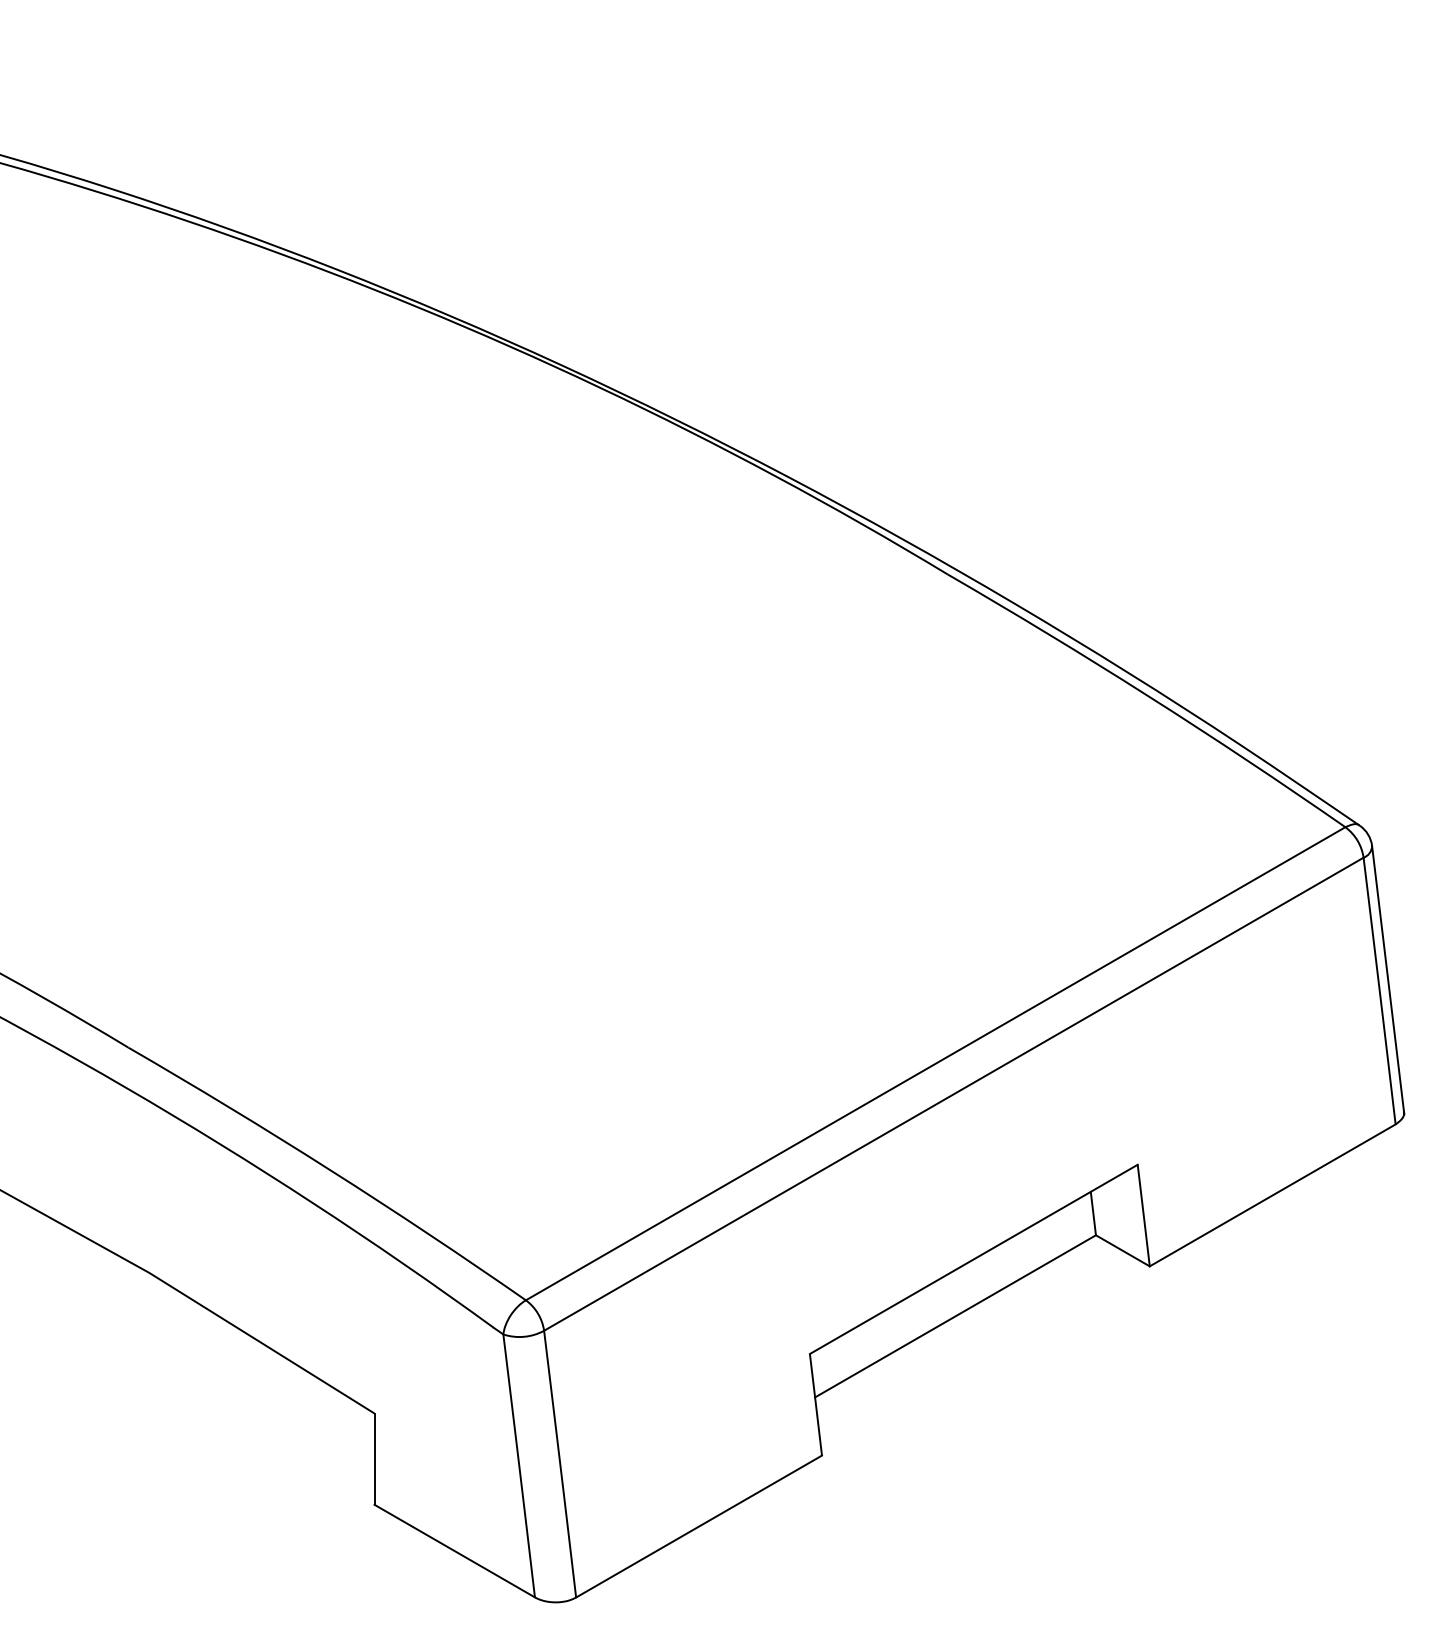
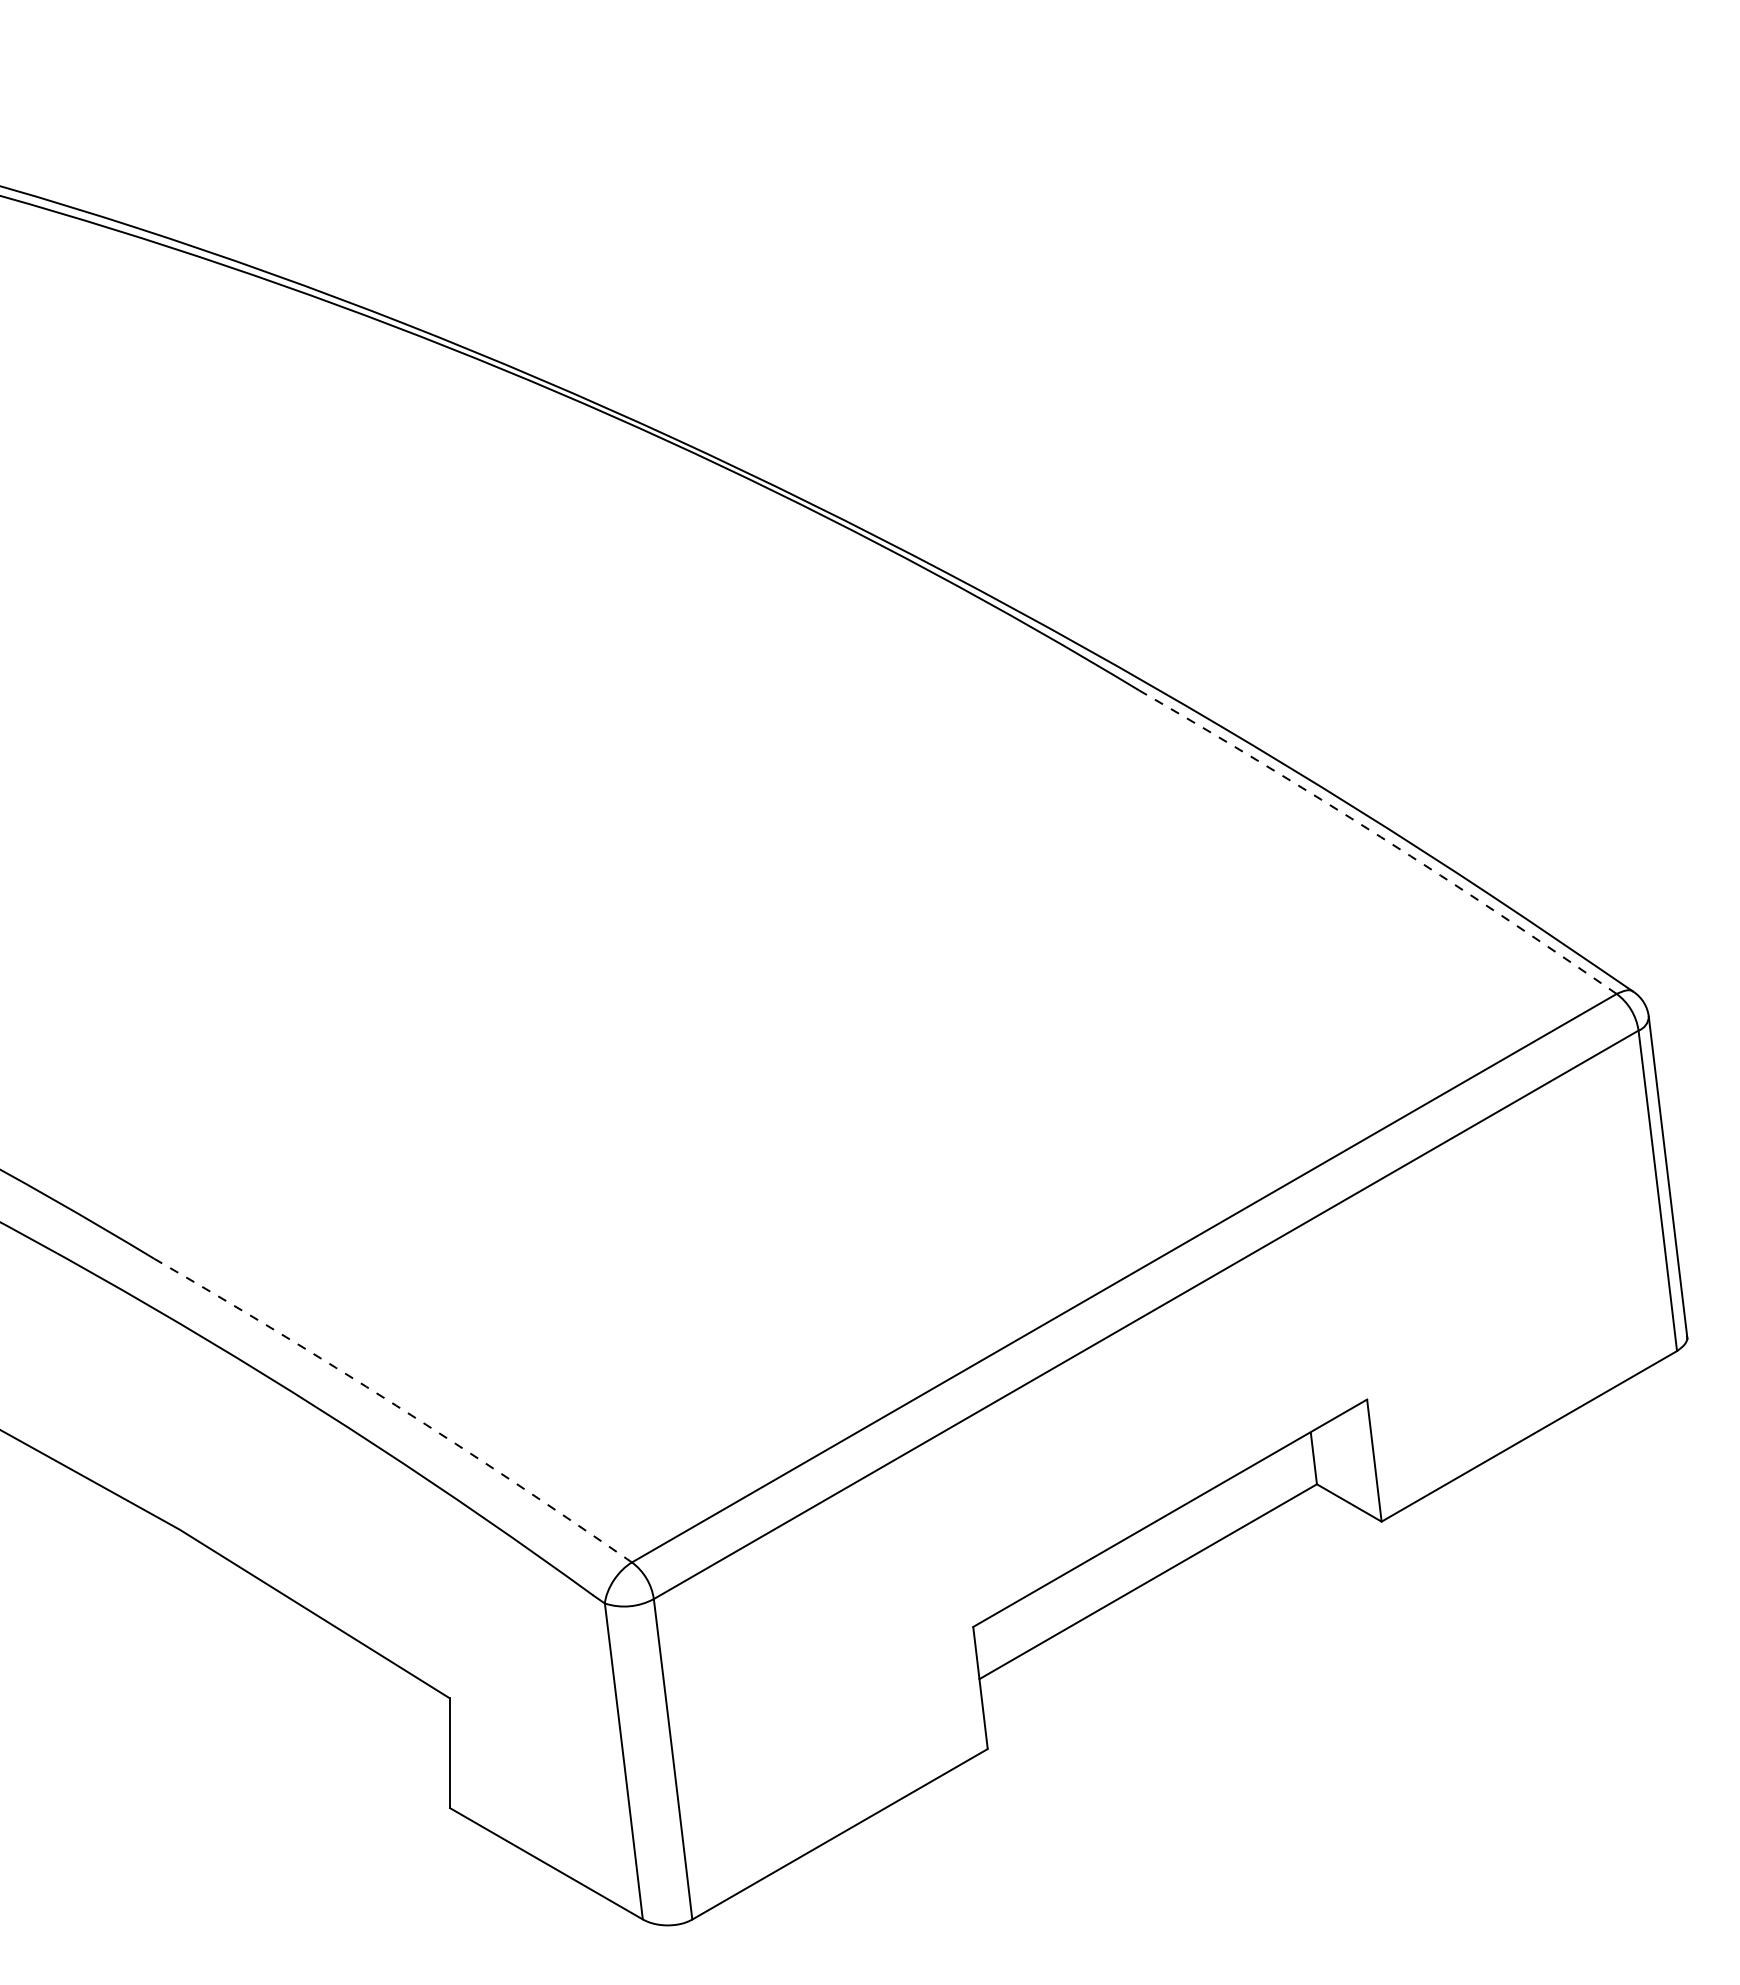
arc: (1148, 697) -> (1380, 837), solid -> dashed
arc: (329, 1169) -> (396, 1405), solid -> dashed

